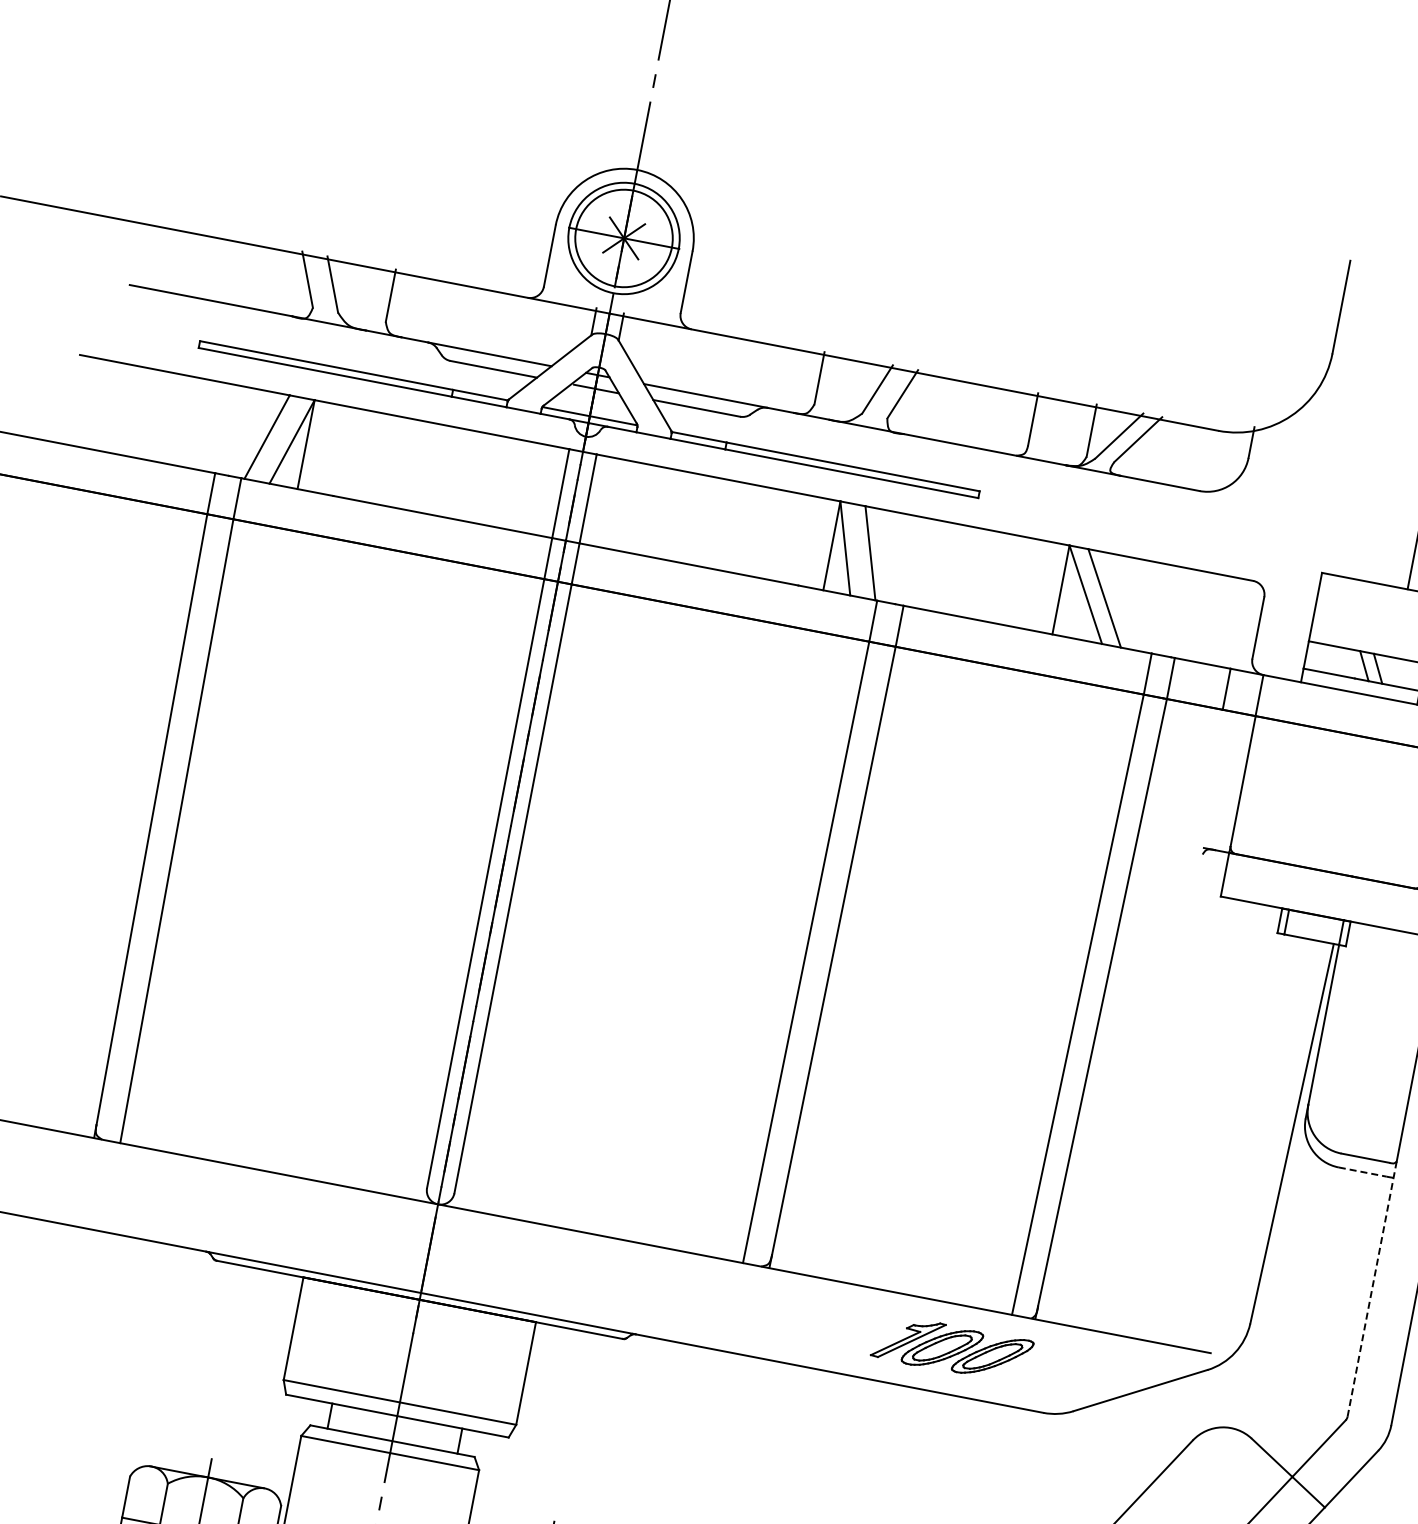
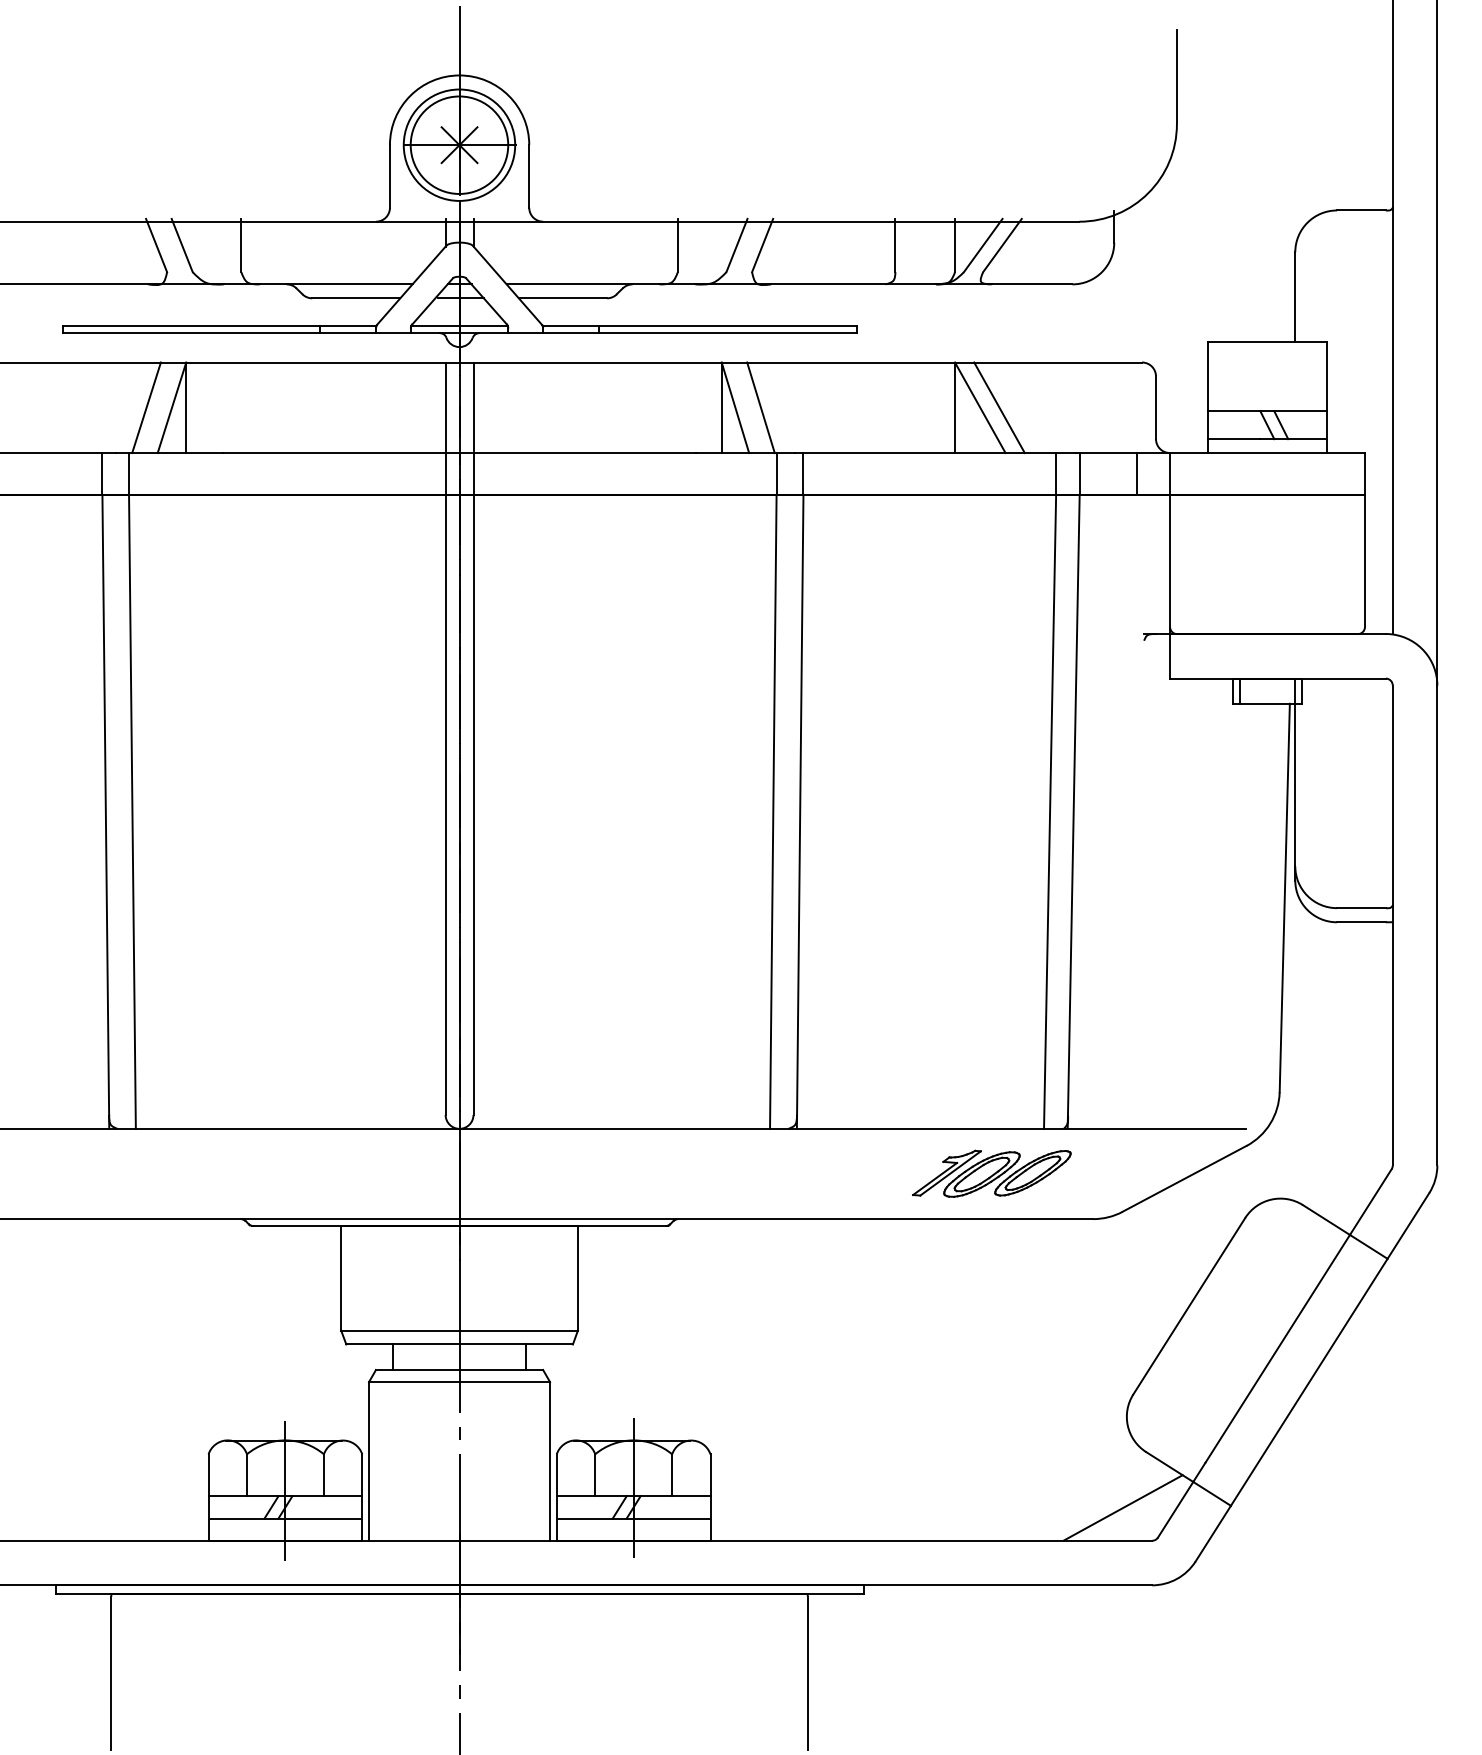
line: (1362, 1172) -> (1361, 922), dashed -> solid
line: (1371, 1289) -> (1392, 1035), dashed -> solid

